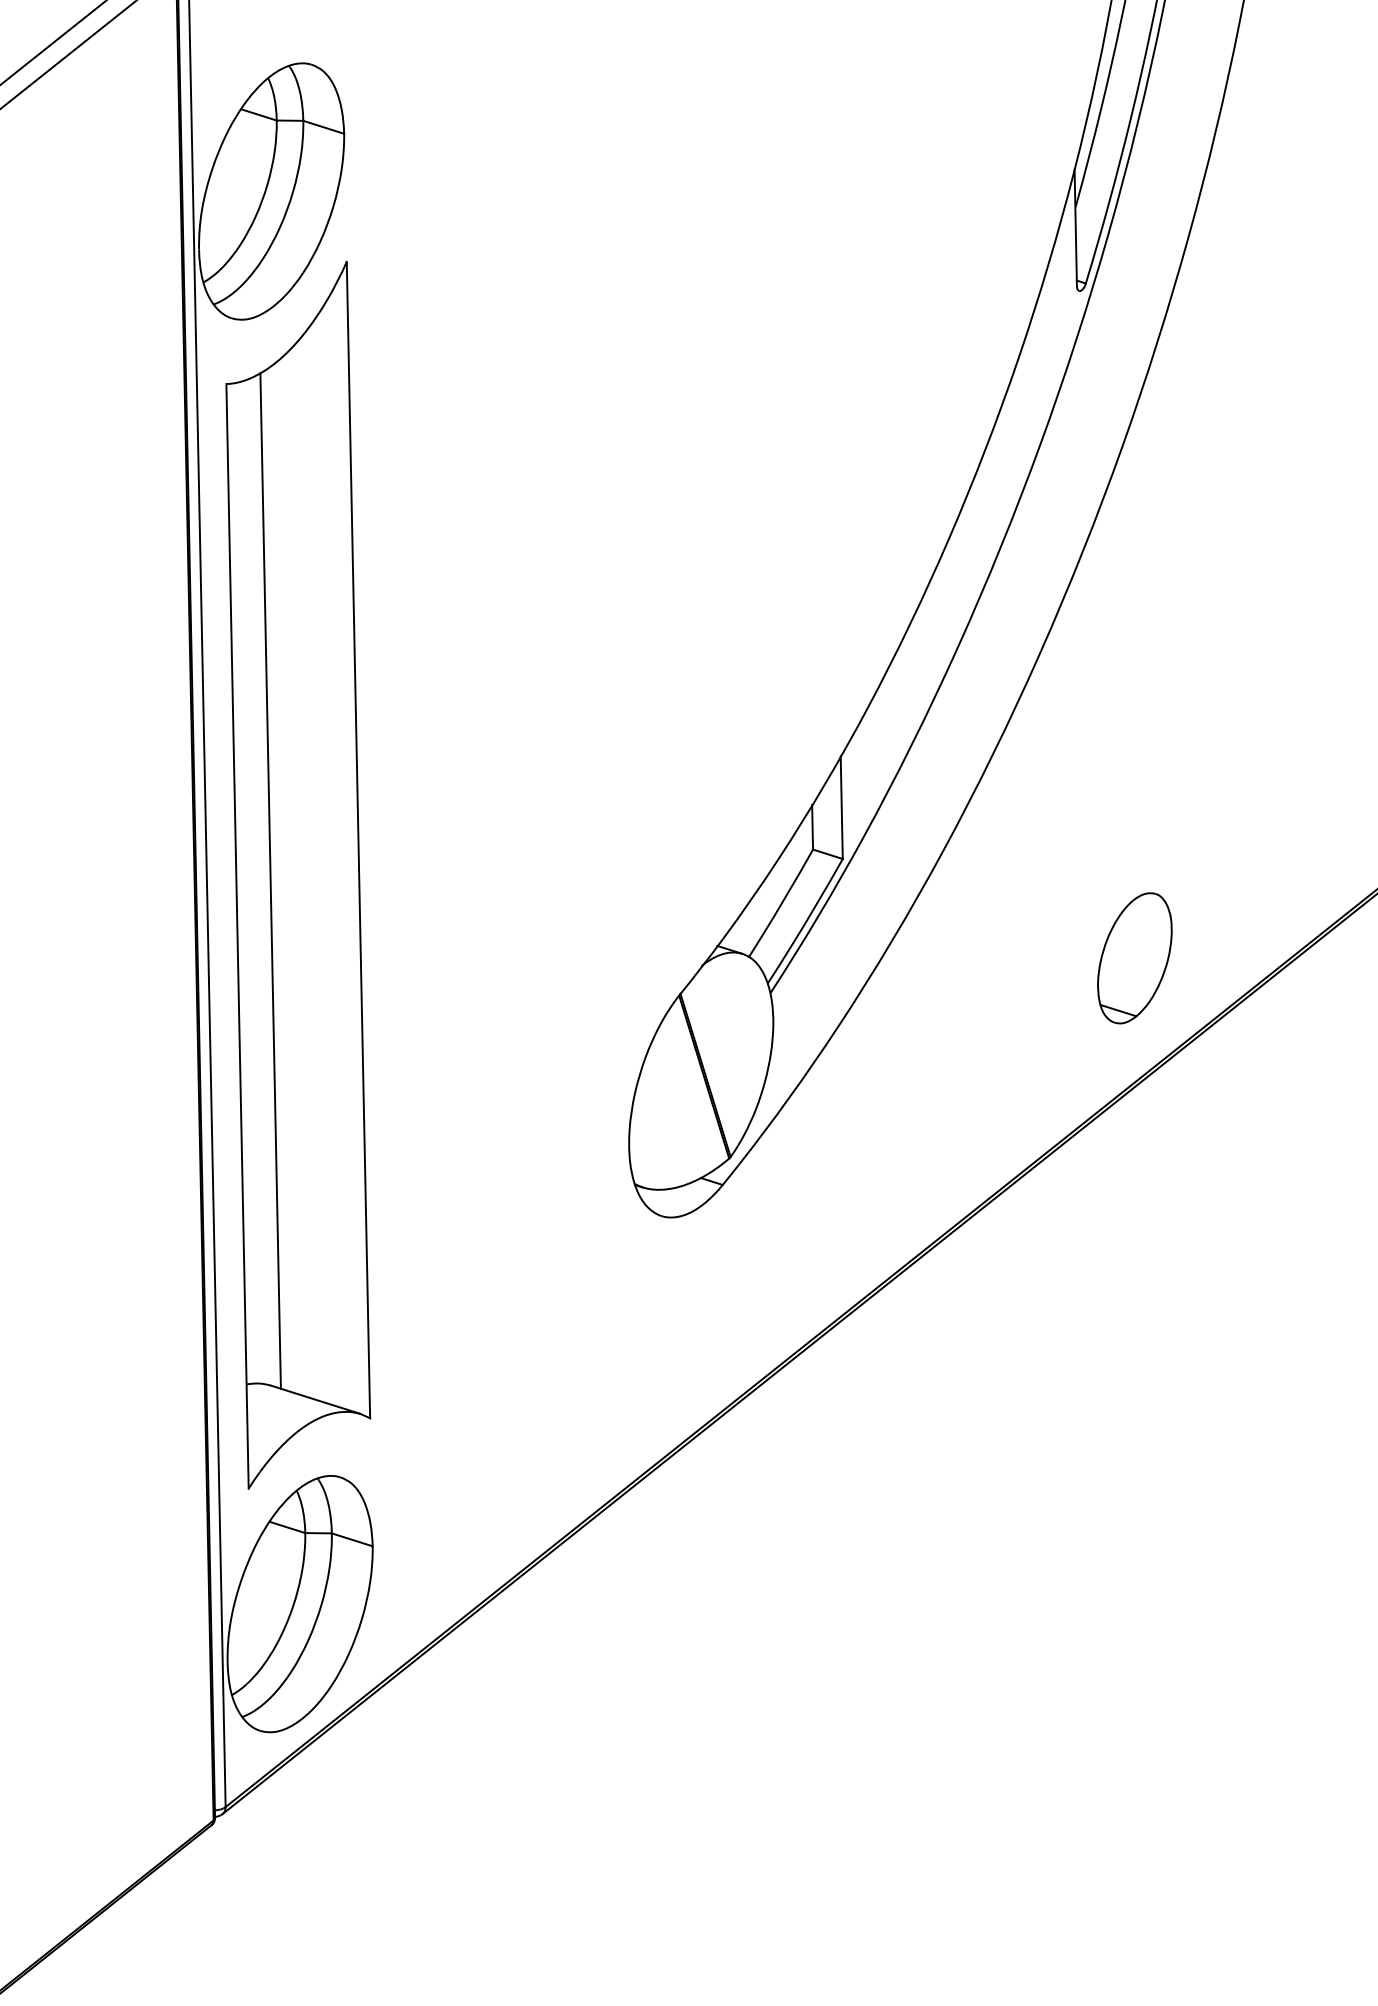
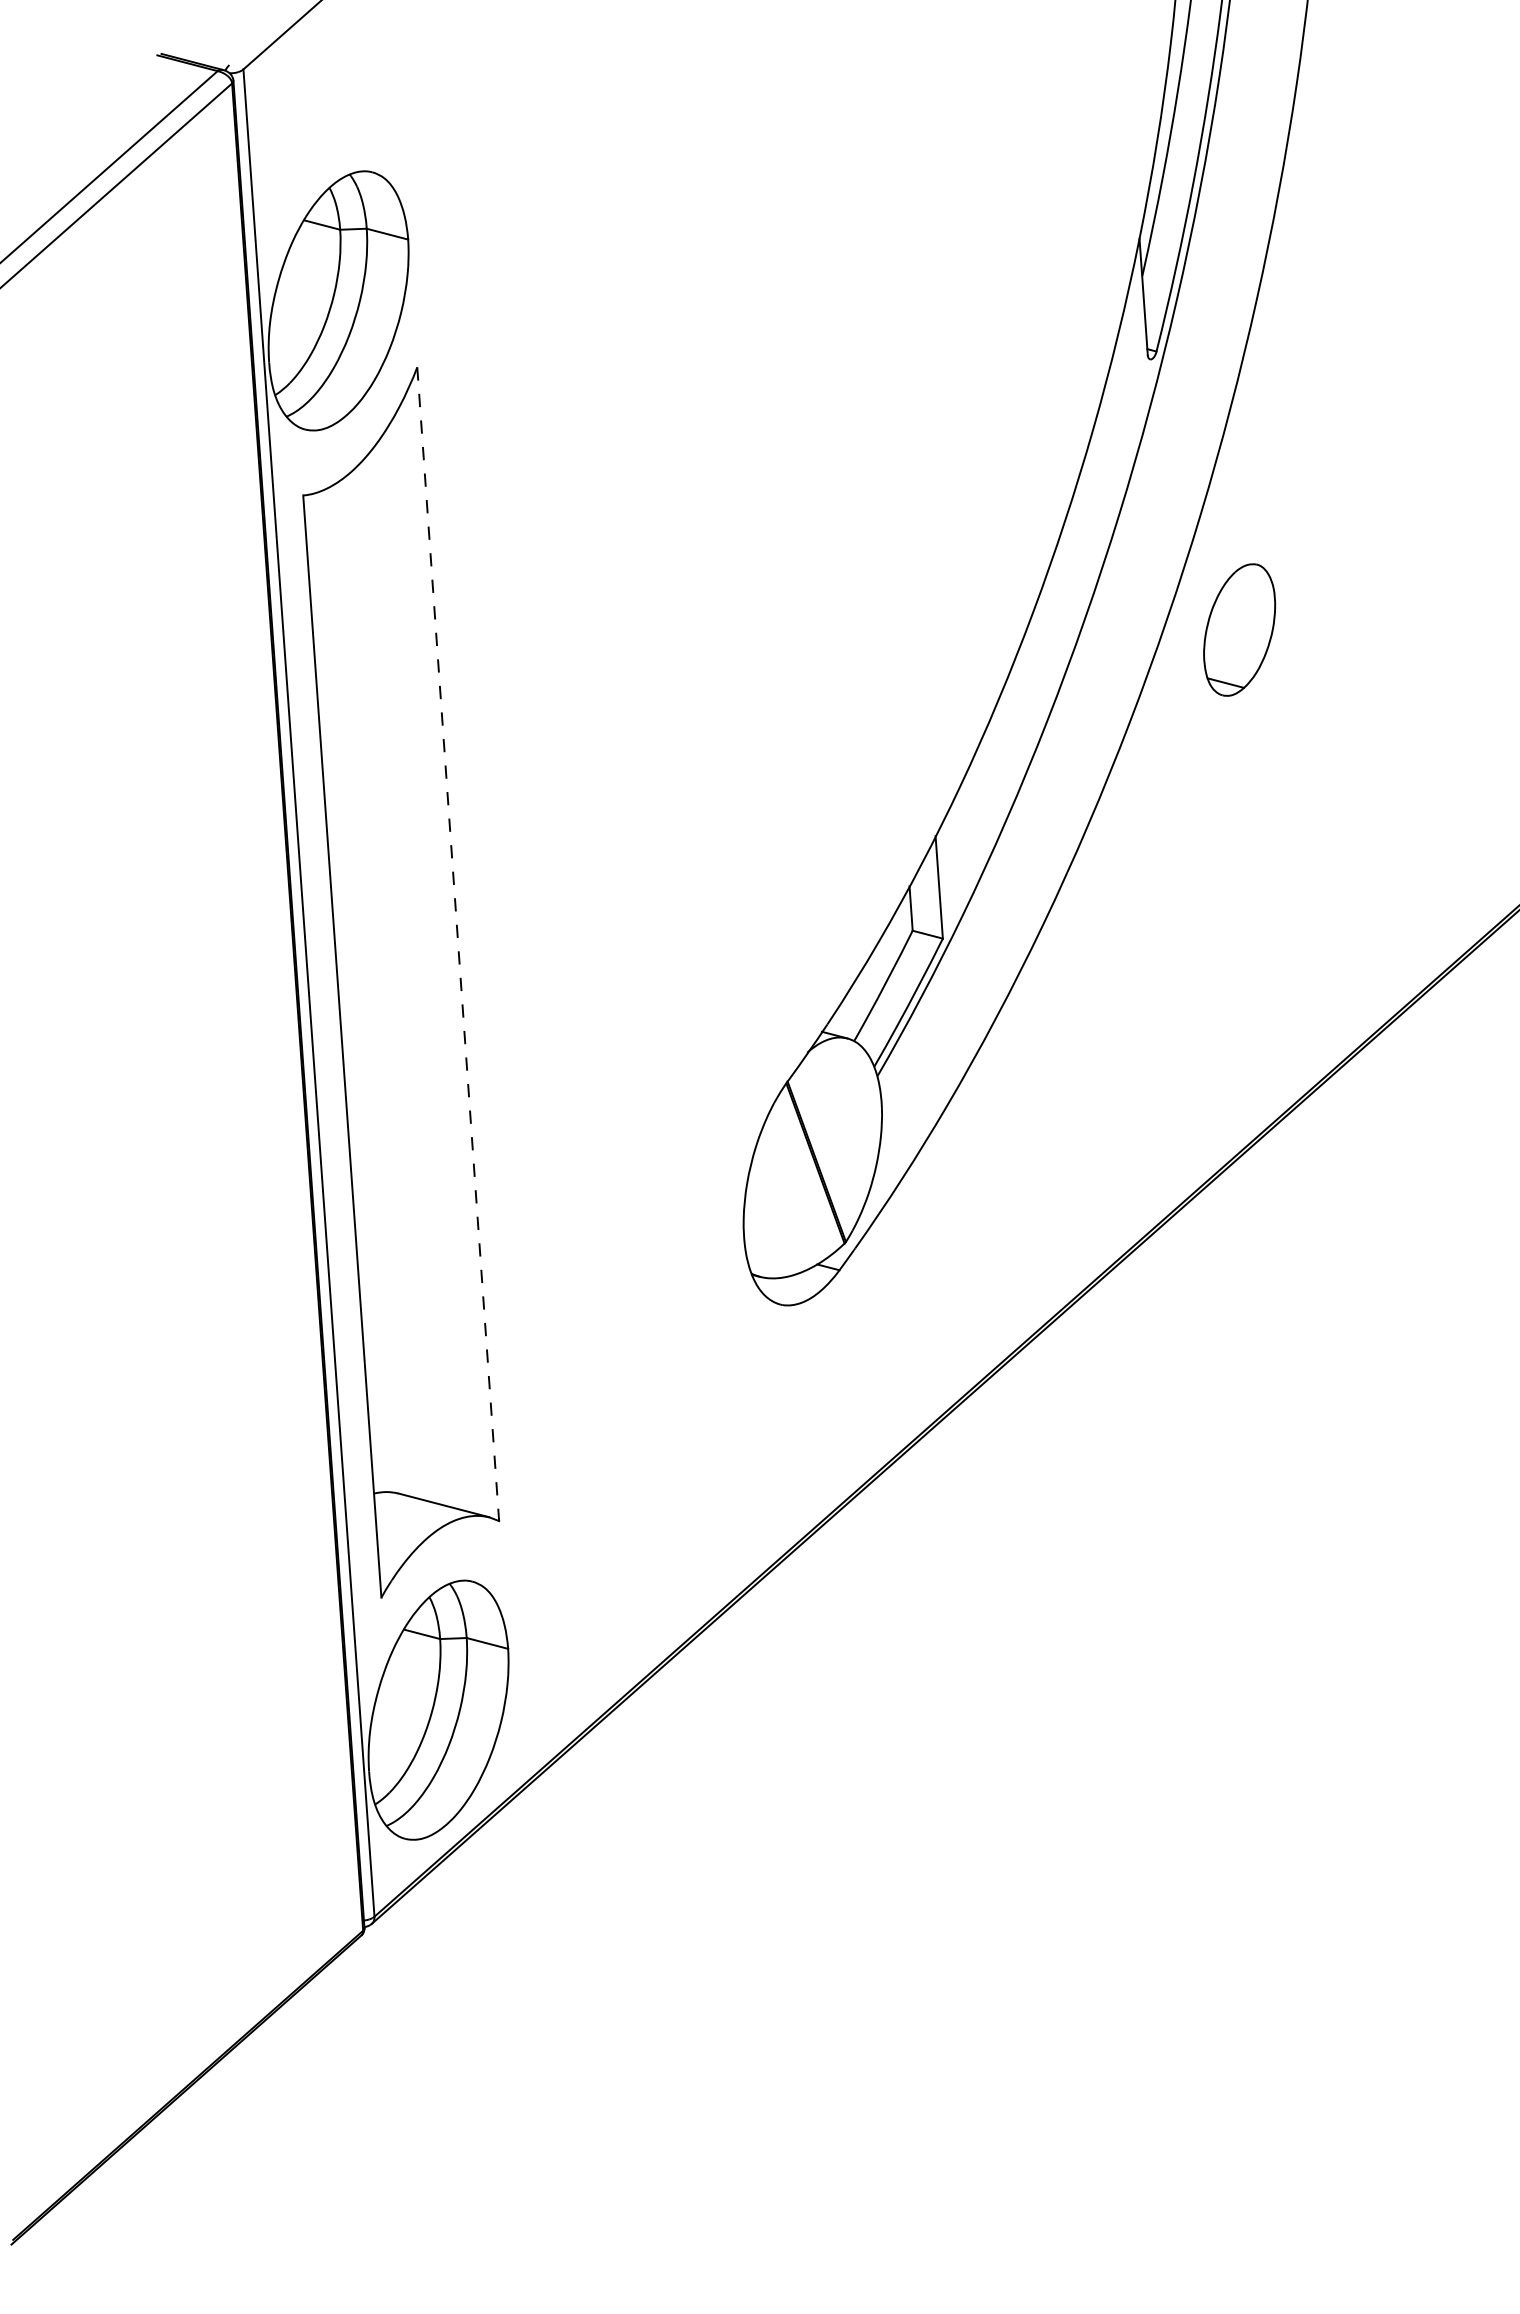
line: (358, 840) -> (458, 944), solid -> dashed
line: (270, 880) -> (372, 989), removed
part: (1134, 957) -> (1239, 629), moved

